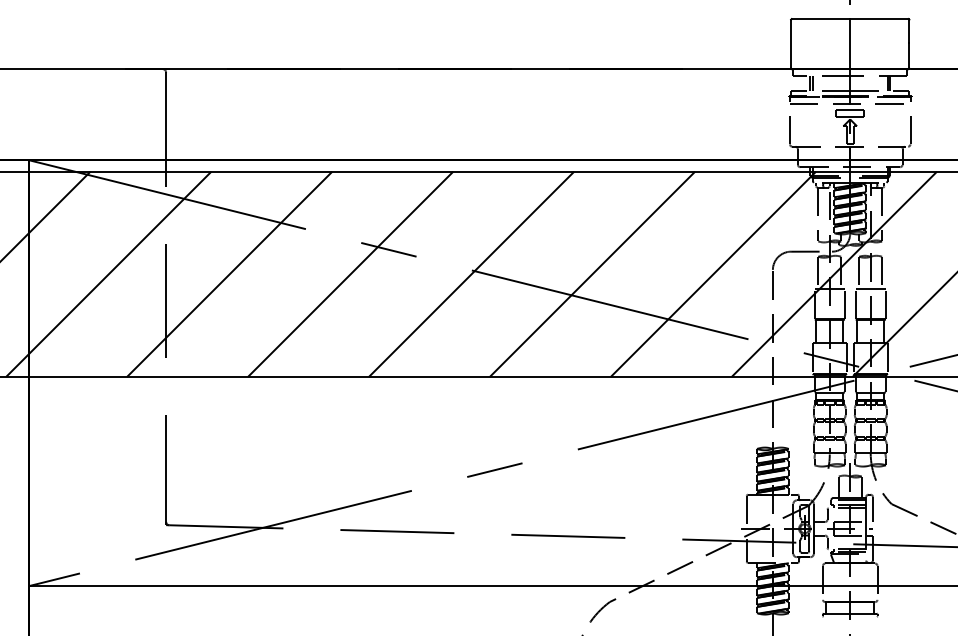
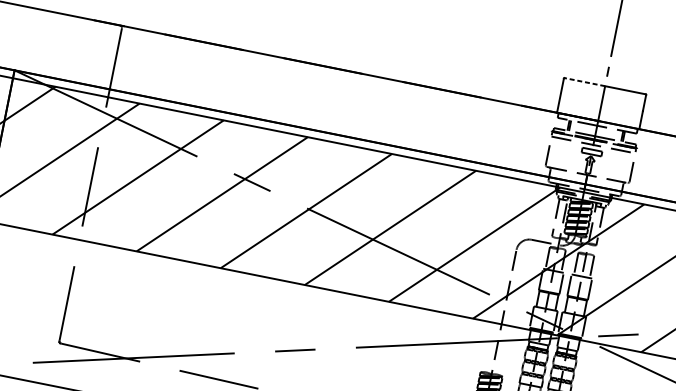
line: (820, 19) -> (584, 82), solid -> dashed

